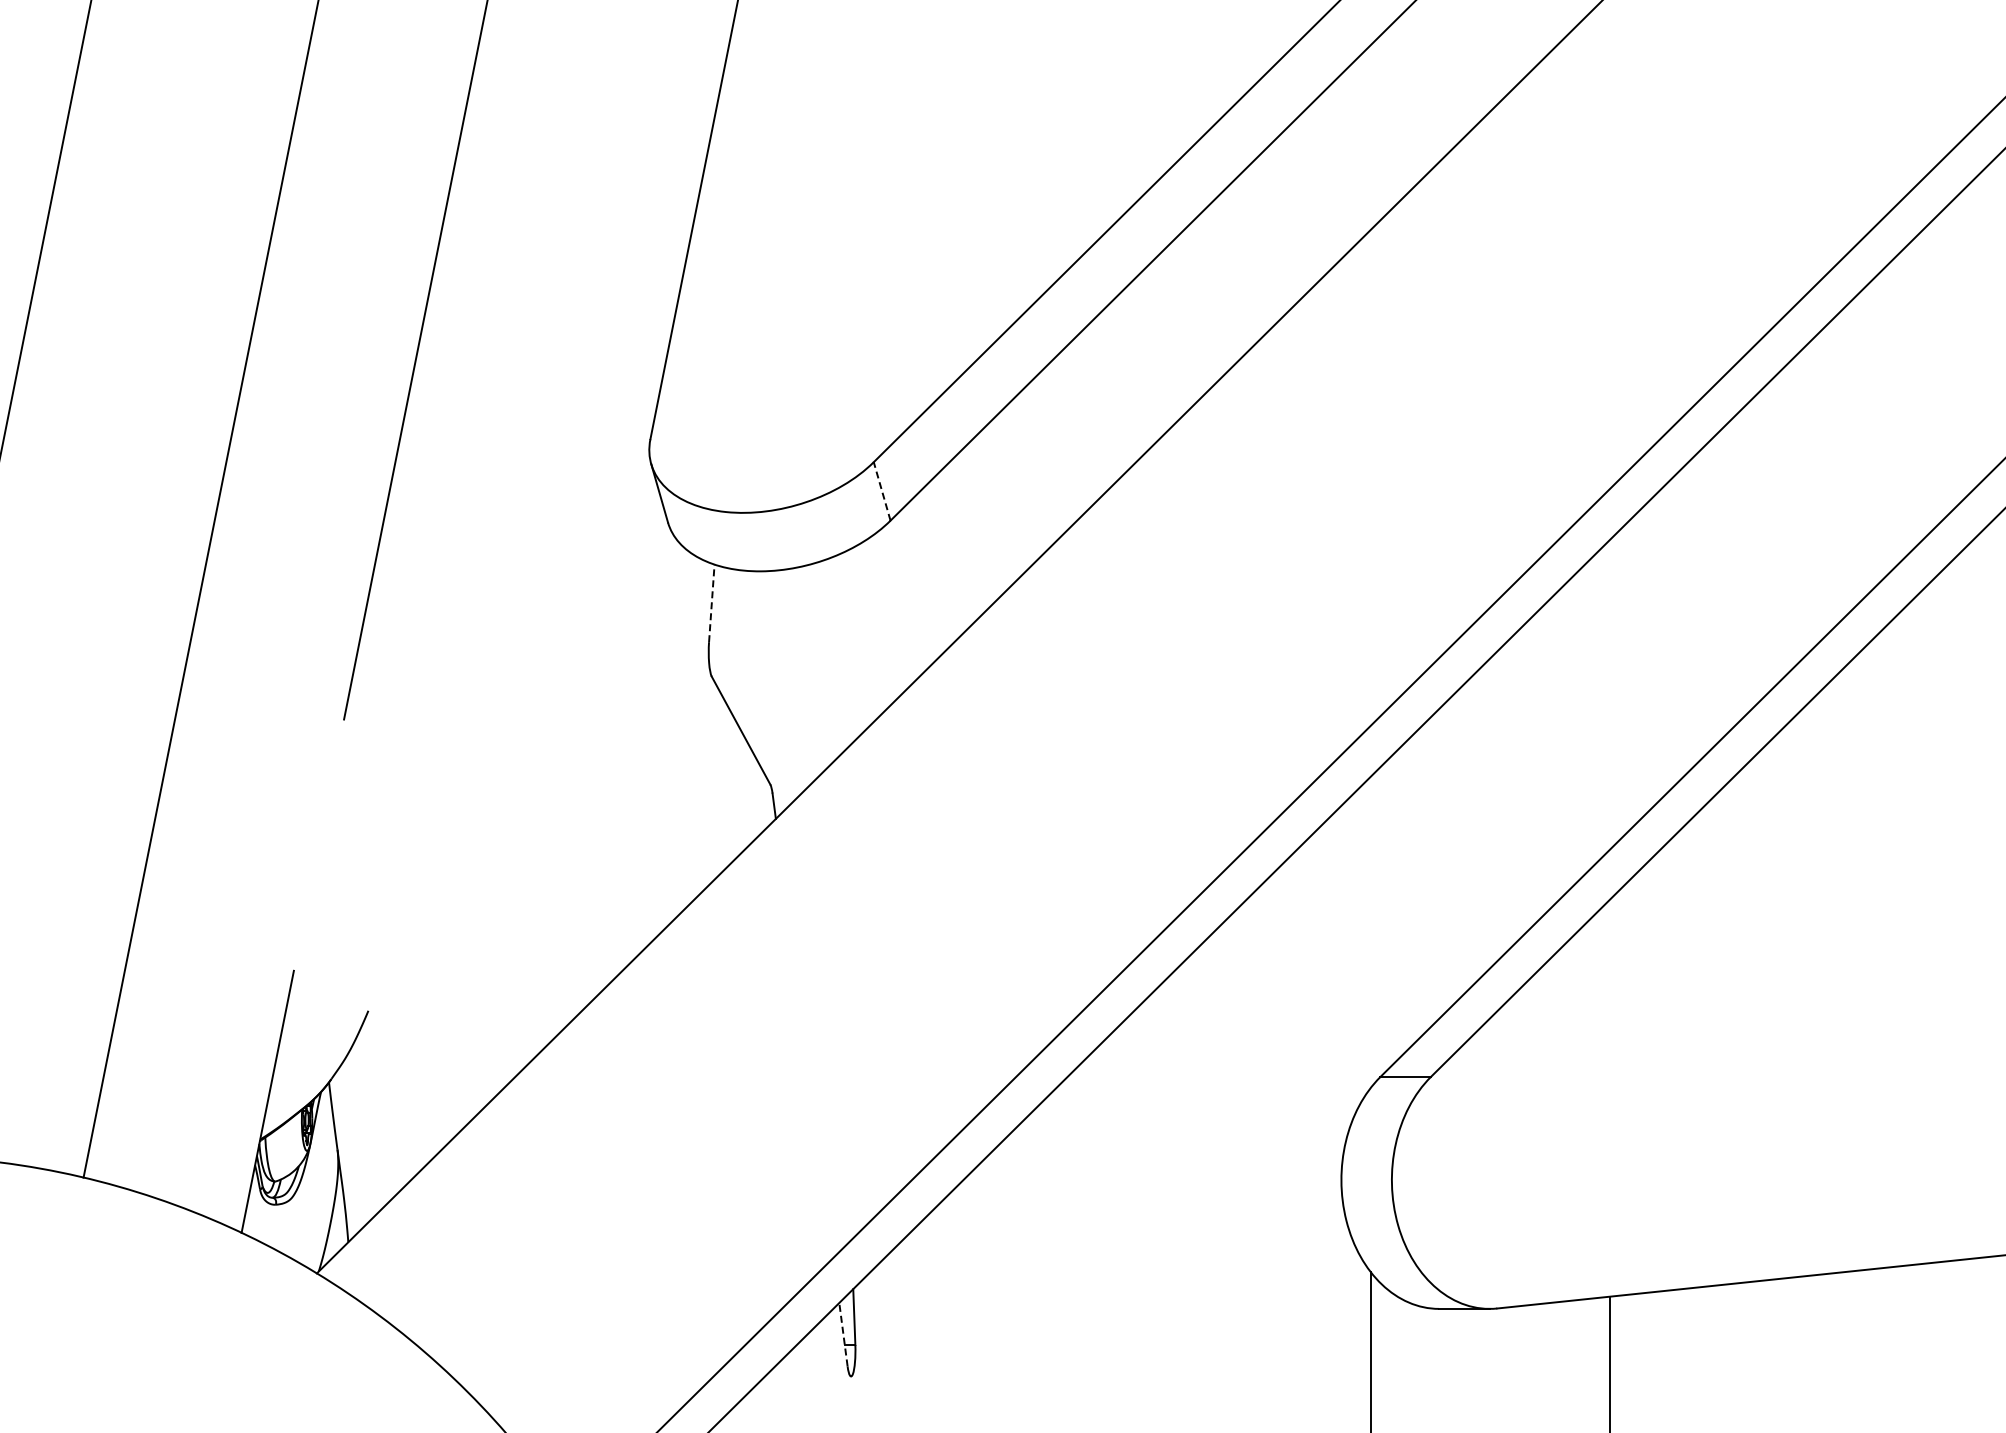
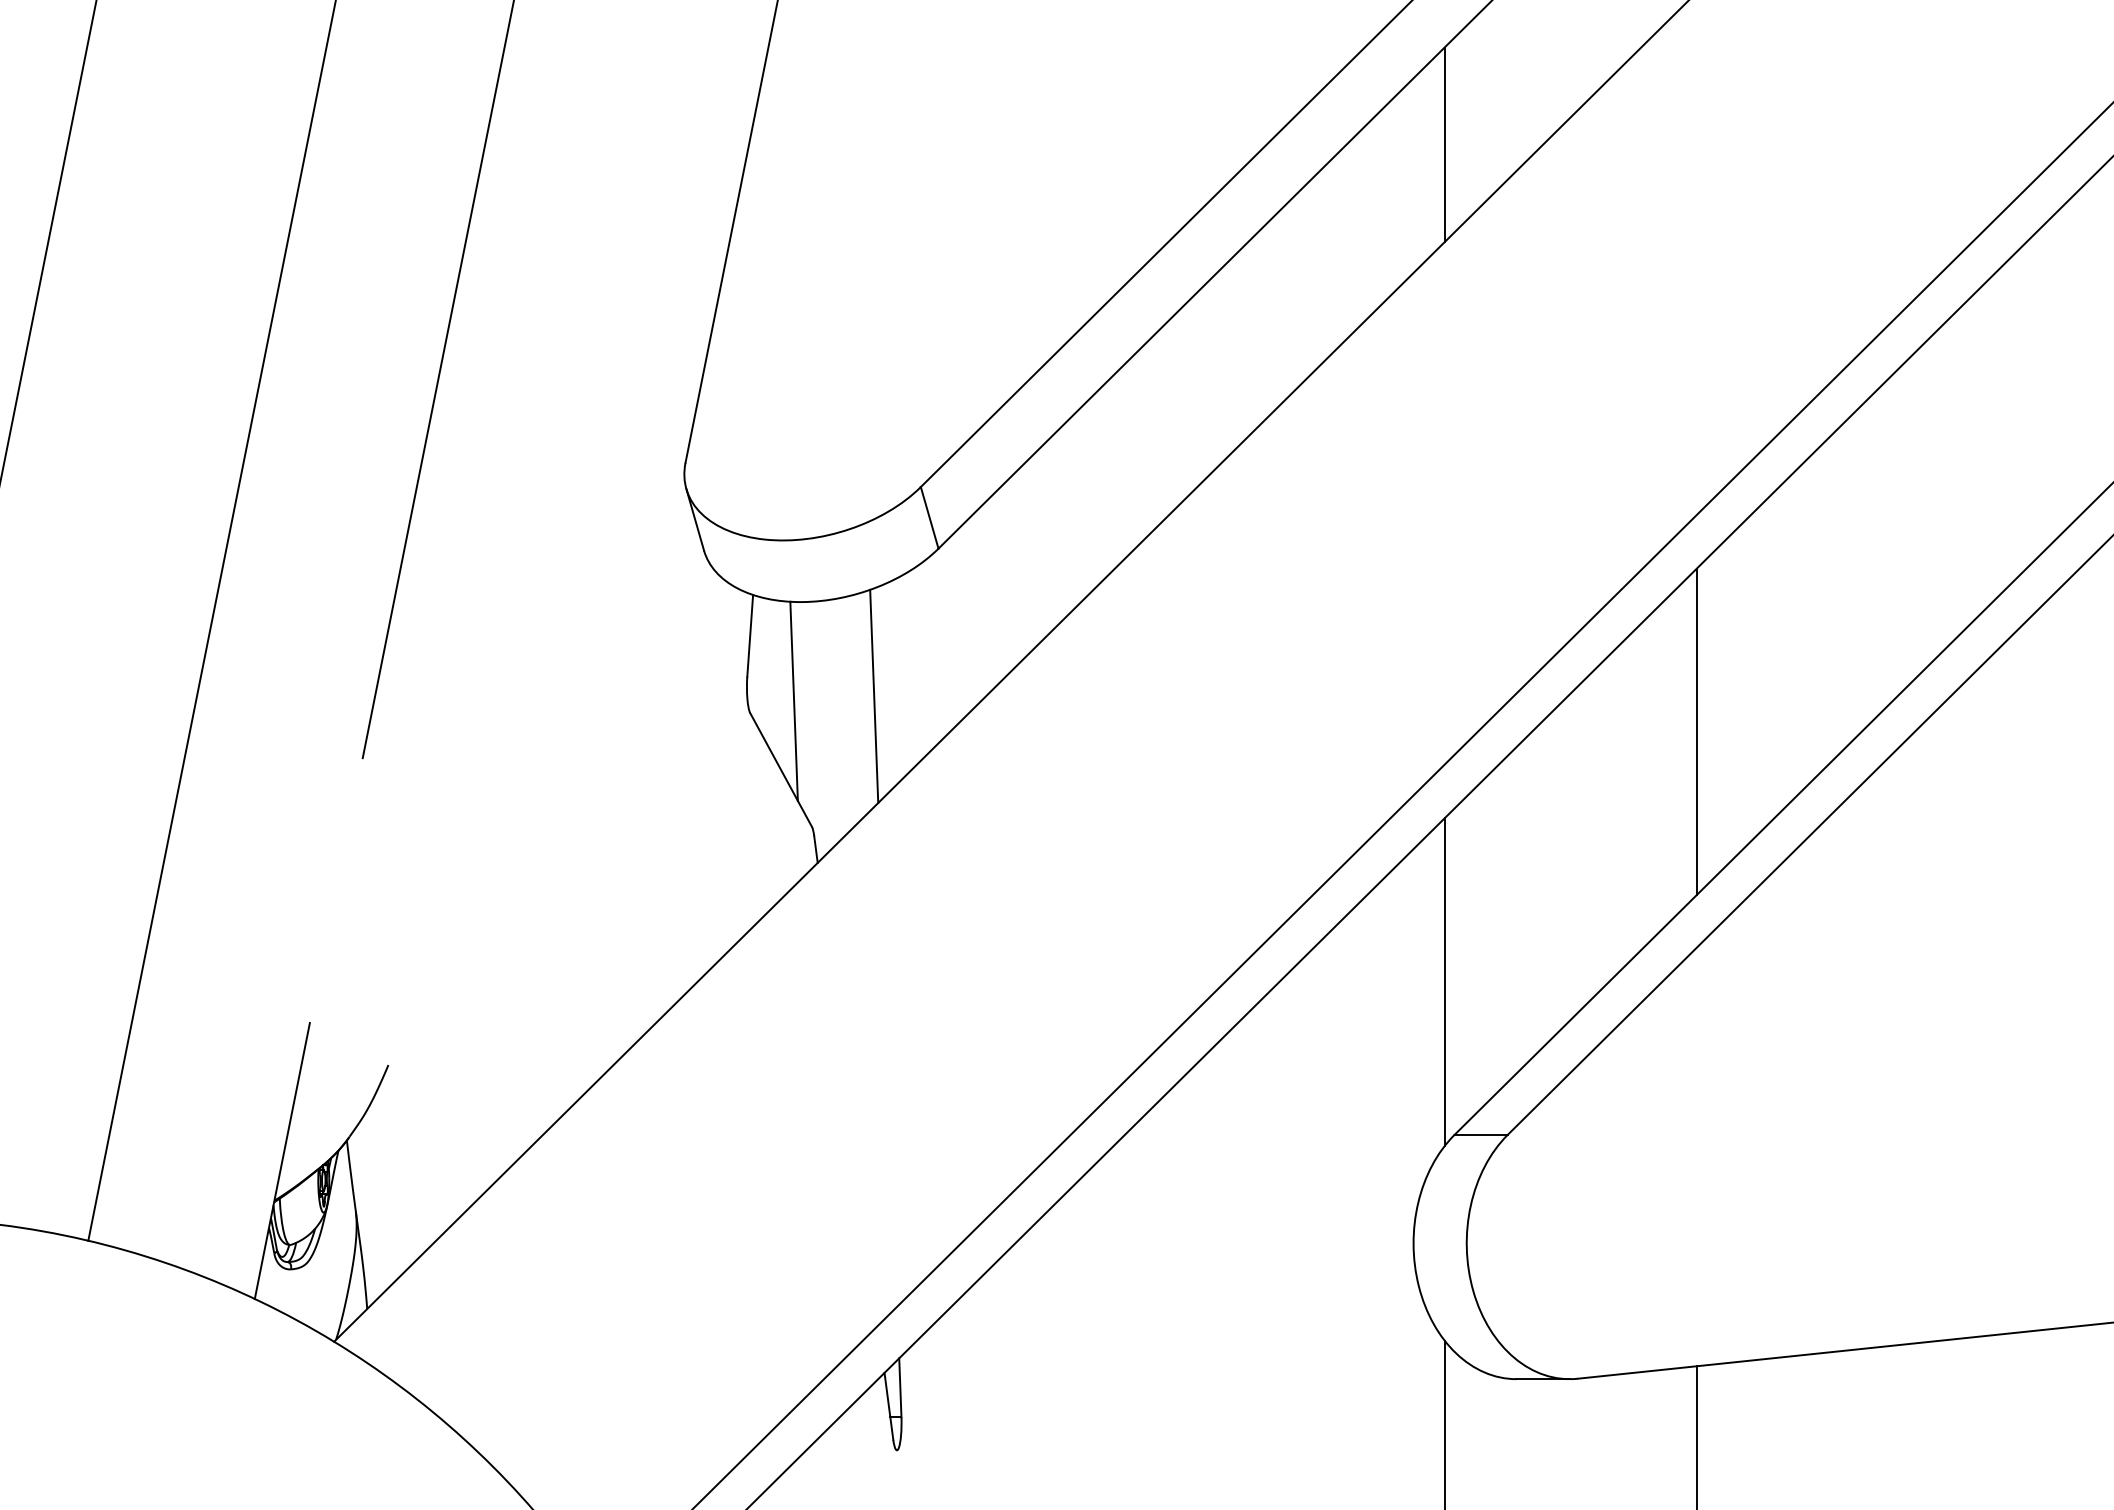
line: (1370, 137) -> (1444, 144), added
line: (882, 490) -> (930, 516), dashed -> solid
line: (711, 603) -> (749, 635), dashed -> solid
line: (829, 660) -> (874, 695), added
line: (753, 665) -> (794, 701), added
line: (1609, 694) -> (1696, 731), added
line: (1370, 931) -> (1444, 981), added
line: (843, 1334) -> (888, 1406), dashed -> solid

